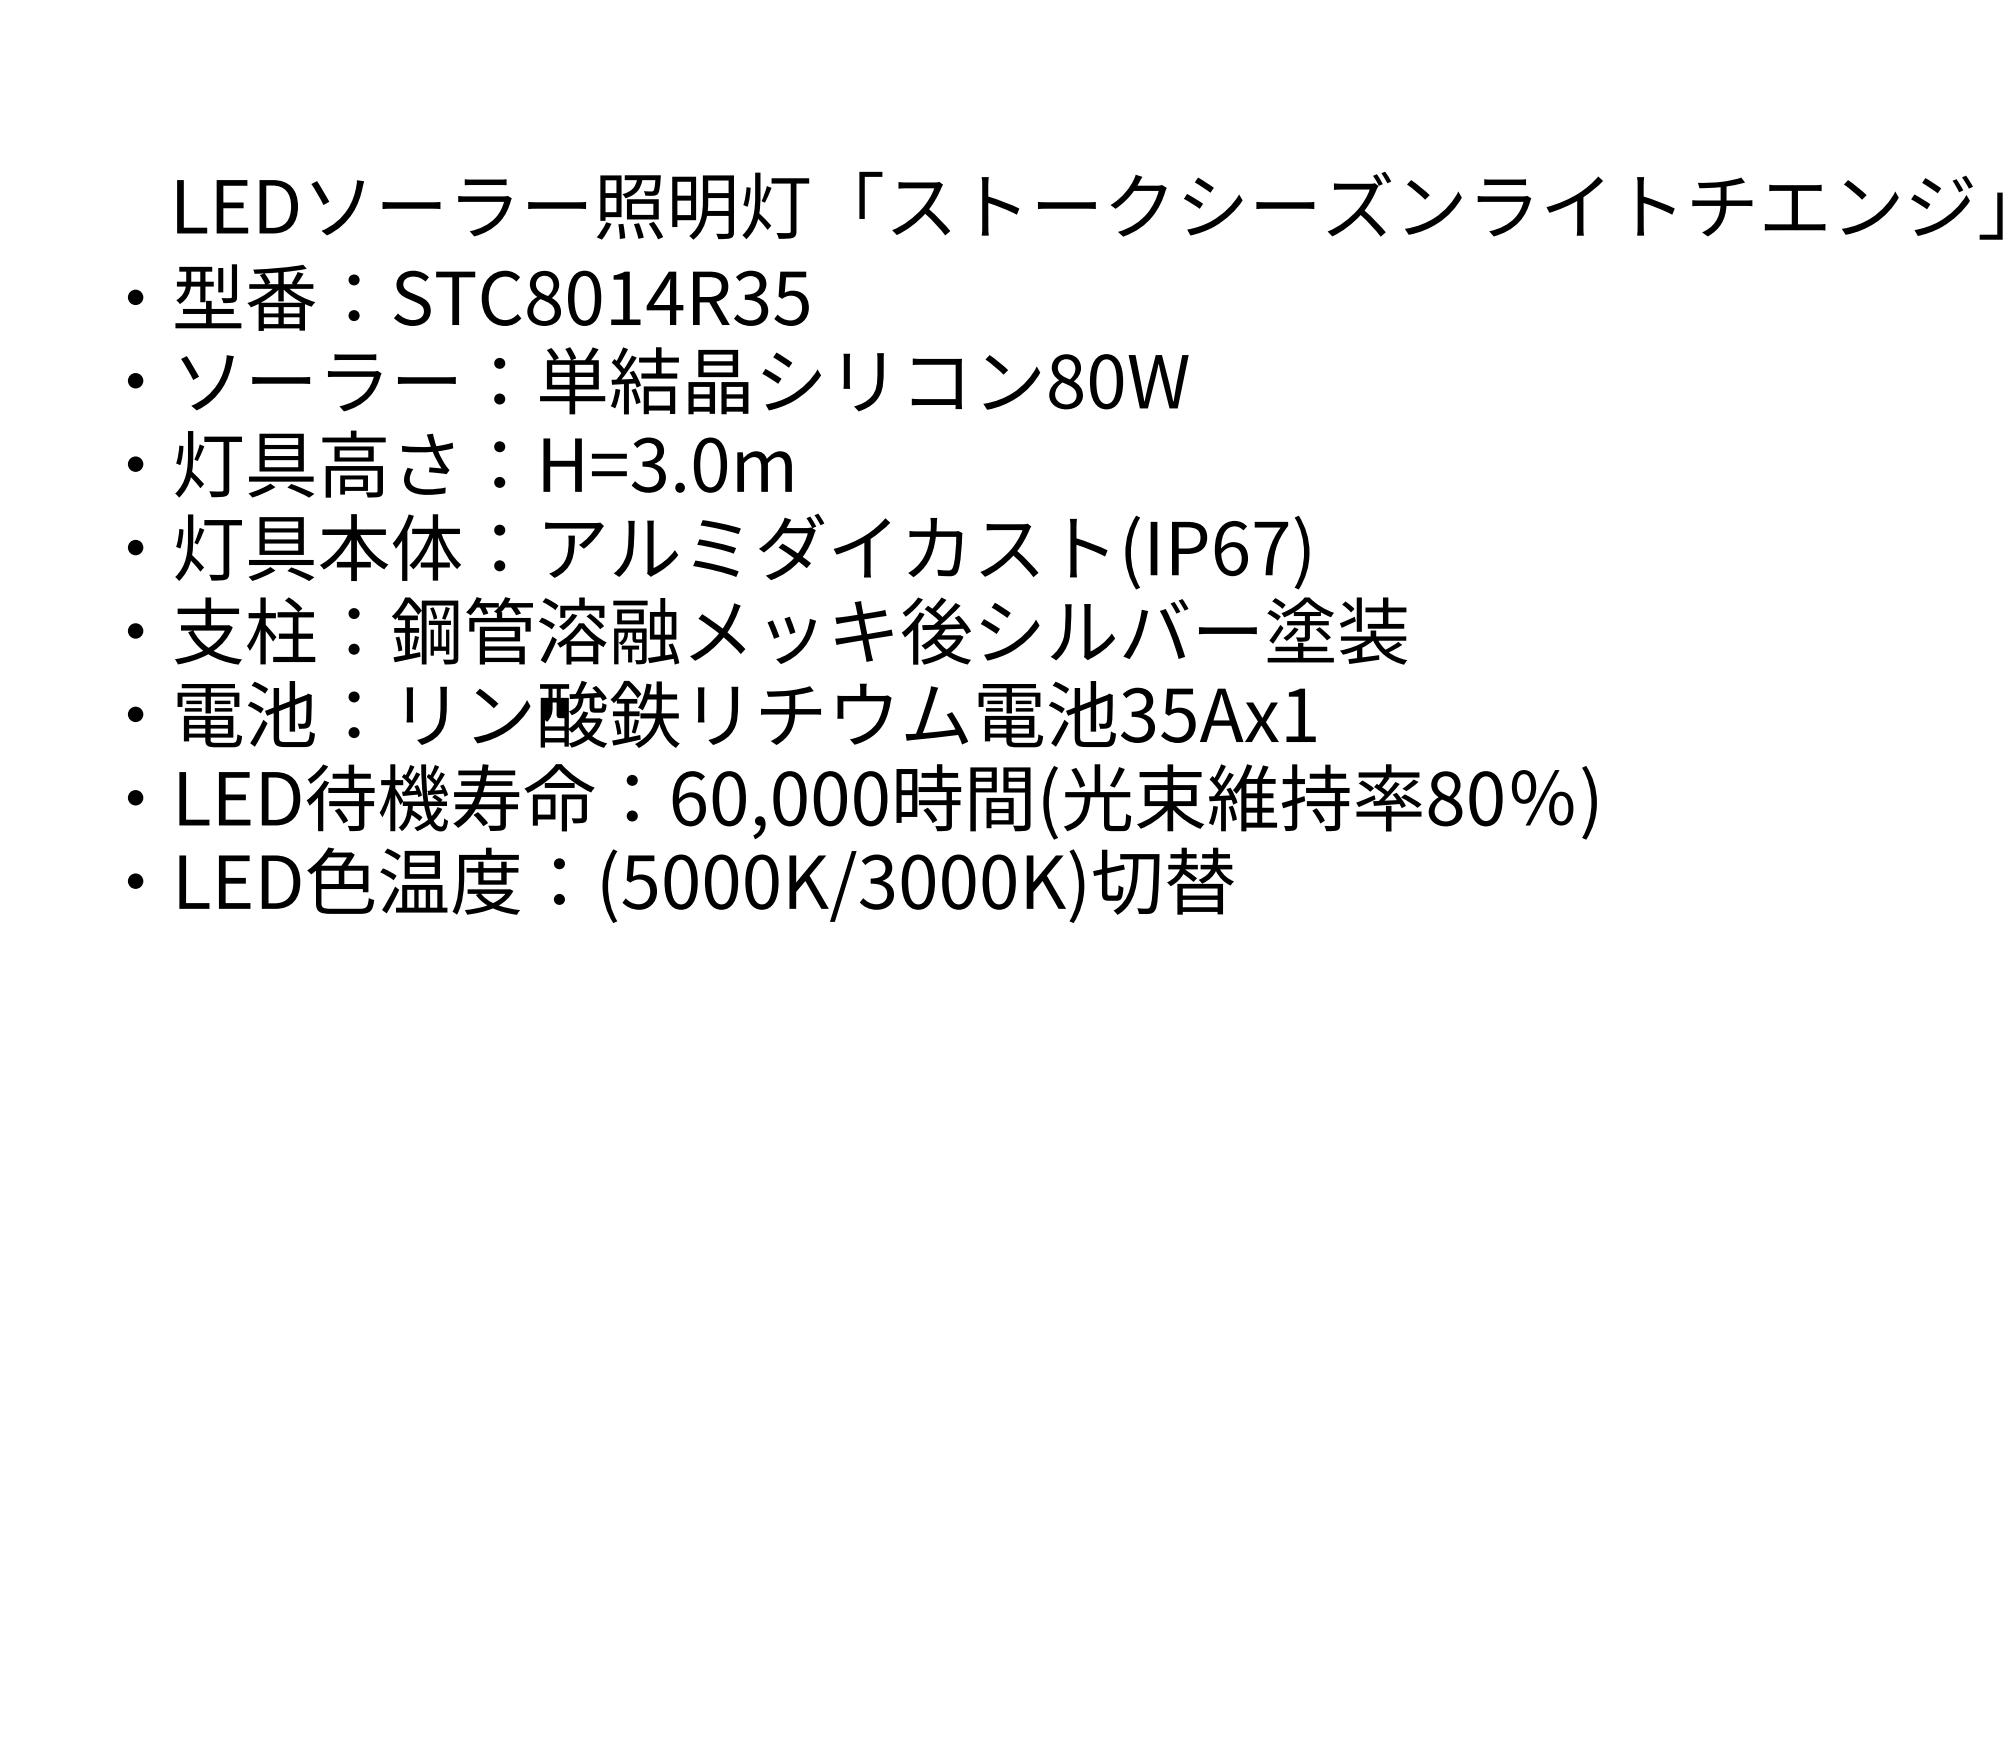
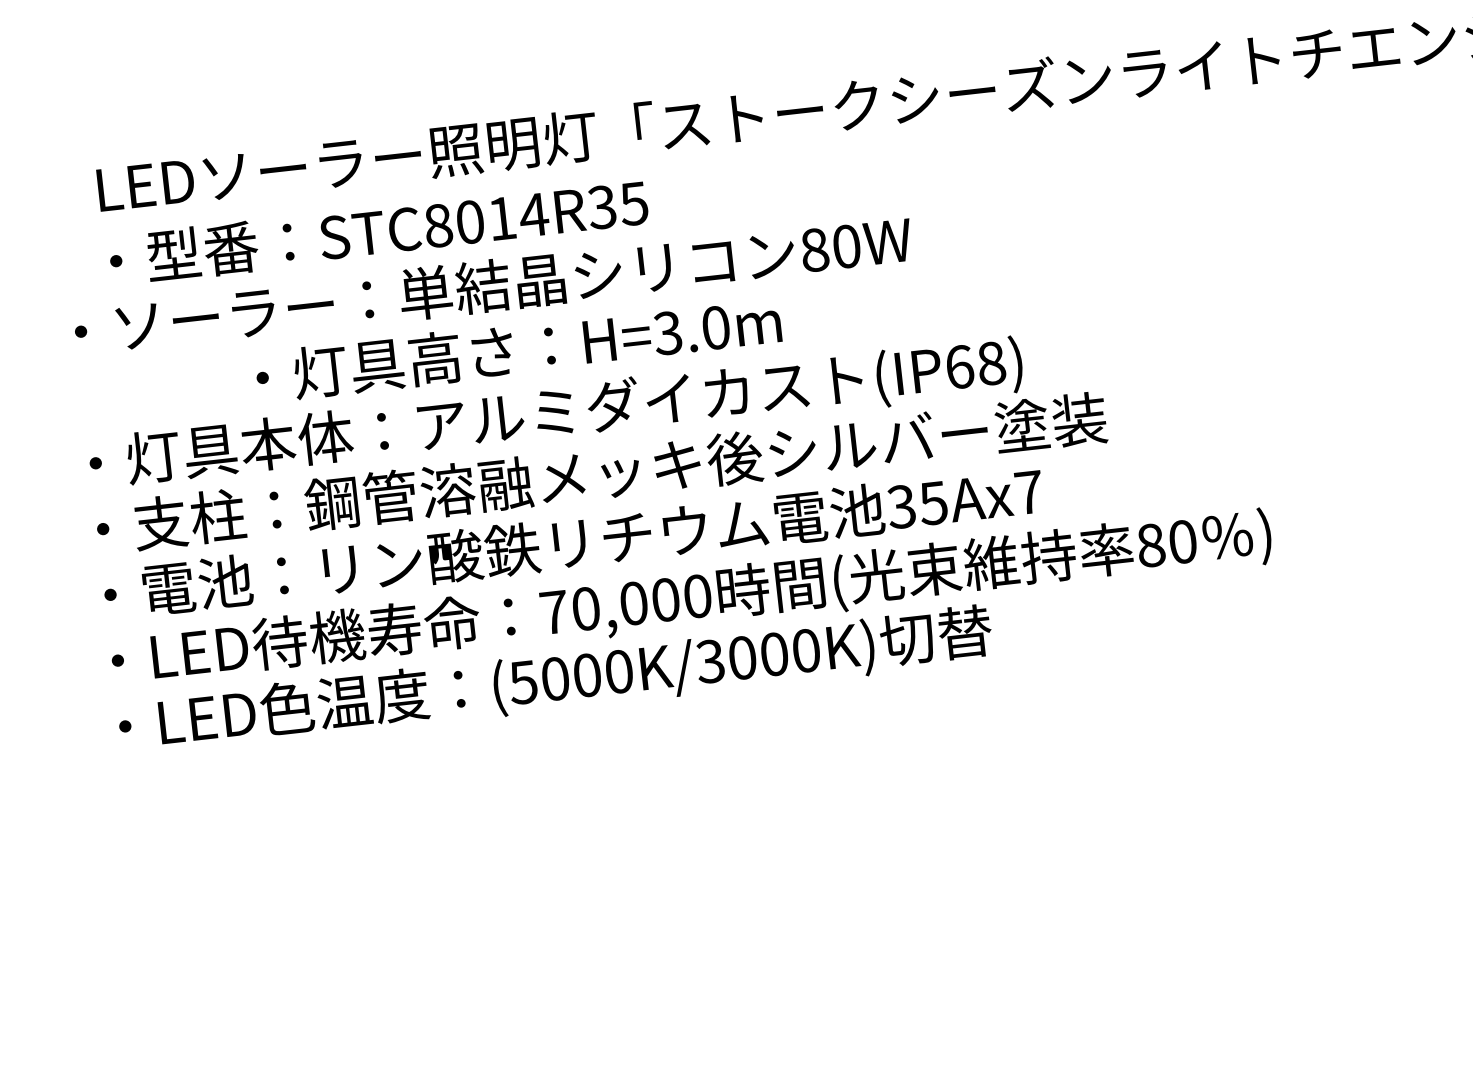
text: (468, 297) -> (378, 231), moved
text: (459, 463) -> (518, 348), moved
text: (1271, 548) -> (991, 363), (IP67) -> (IP68)
text: (1299, 714) -> (1028, 491), 35Ax1 -> 35Ax7
text: (688, 798) -> (554, 612), 60,000 -> 70,000

